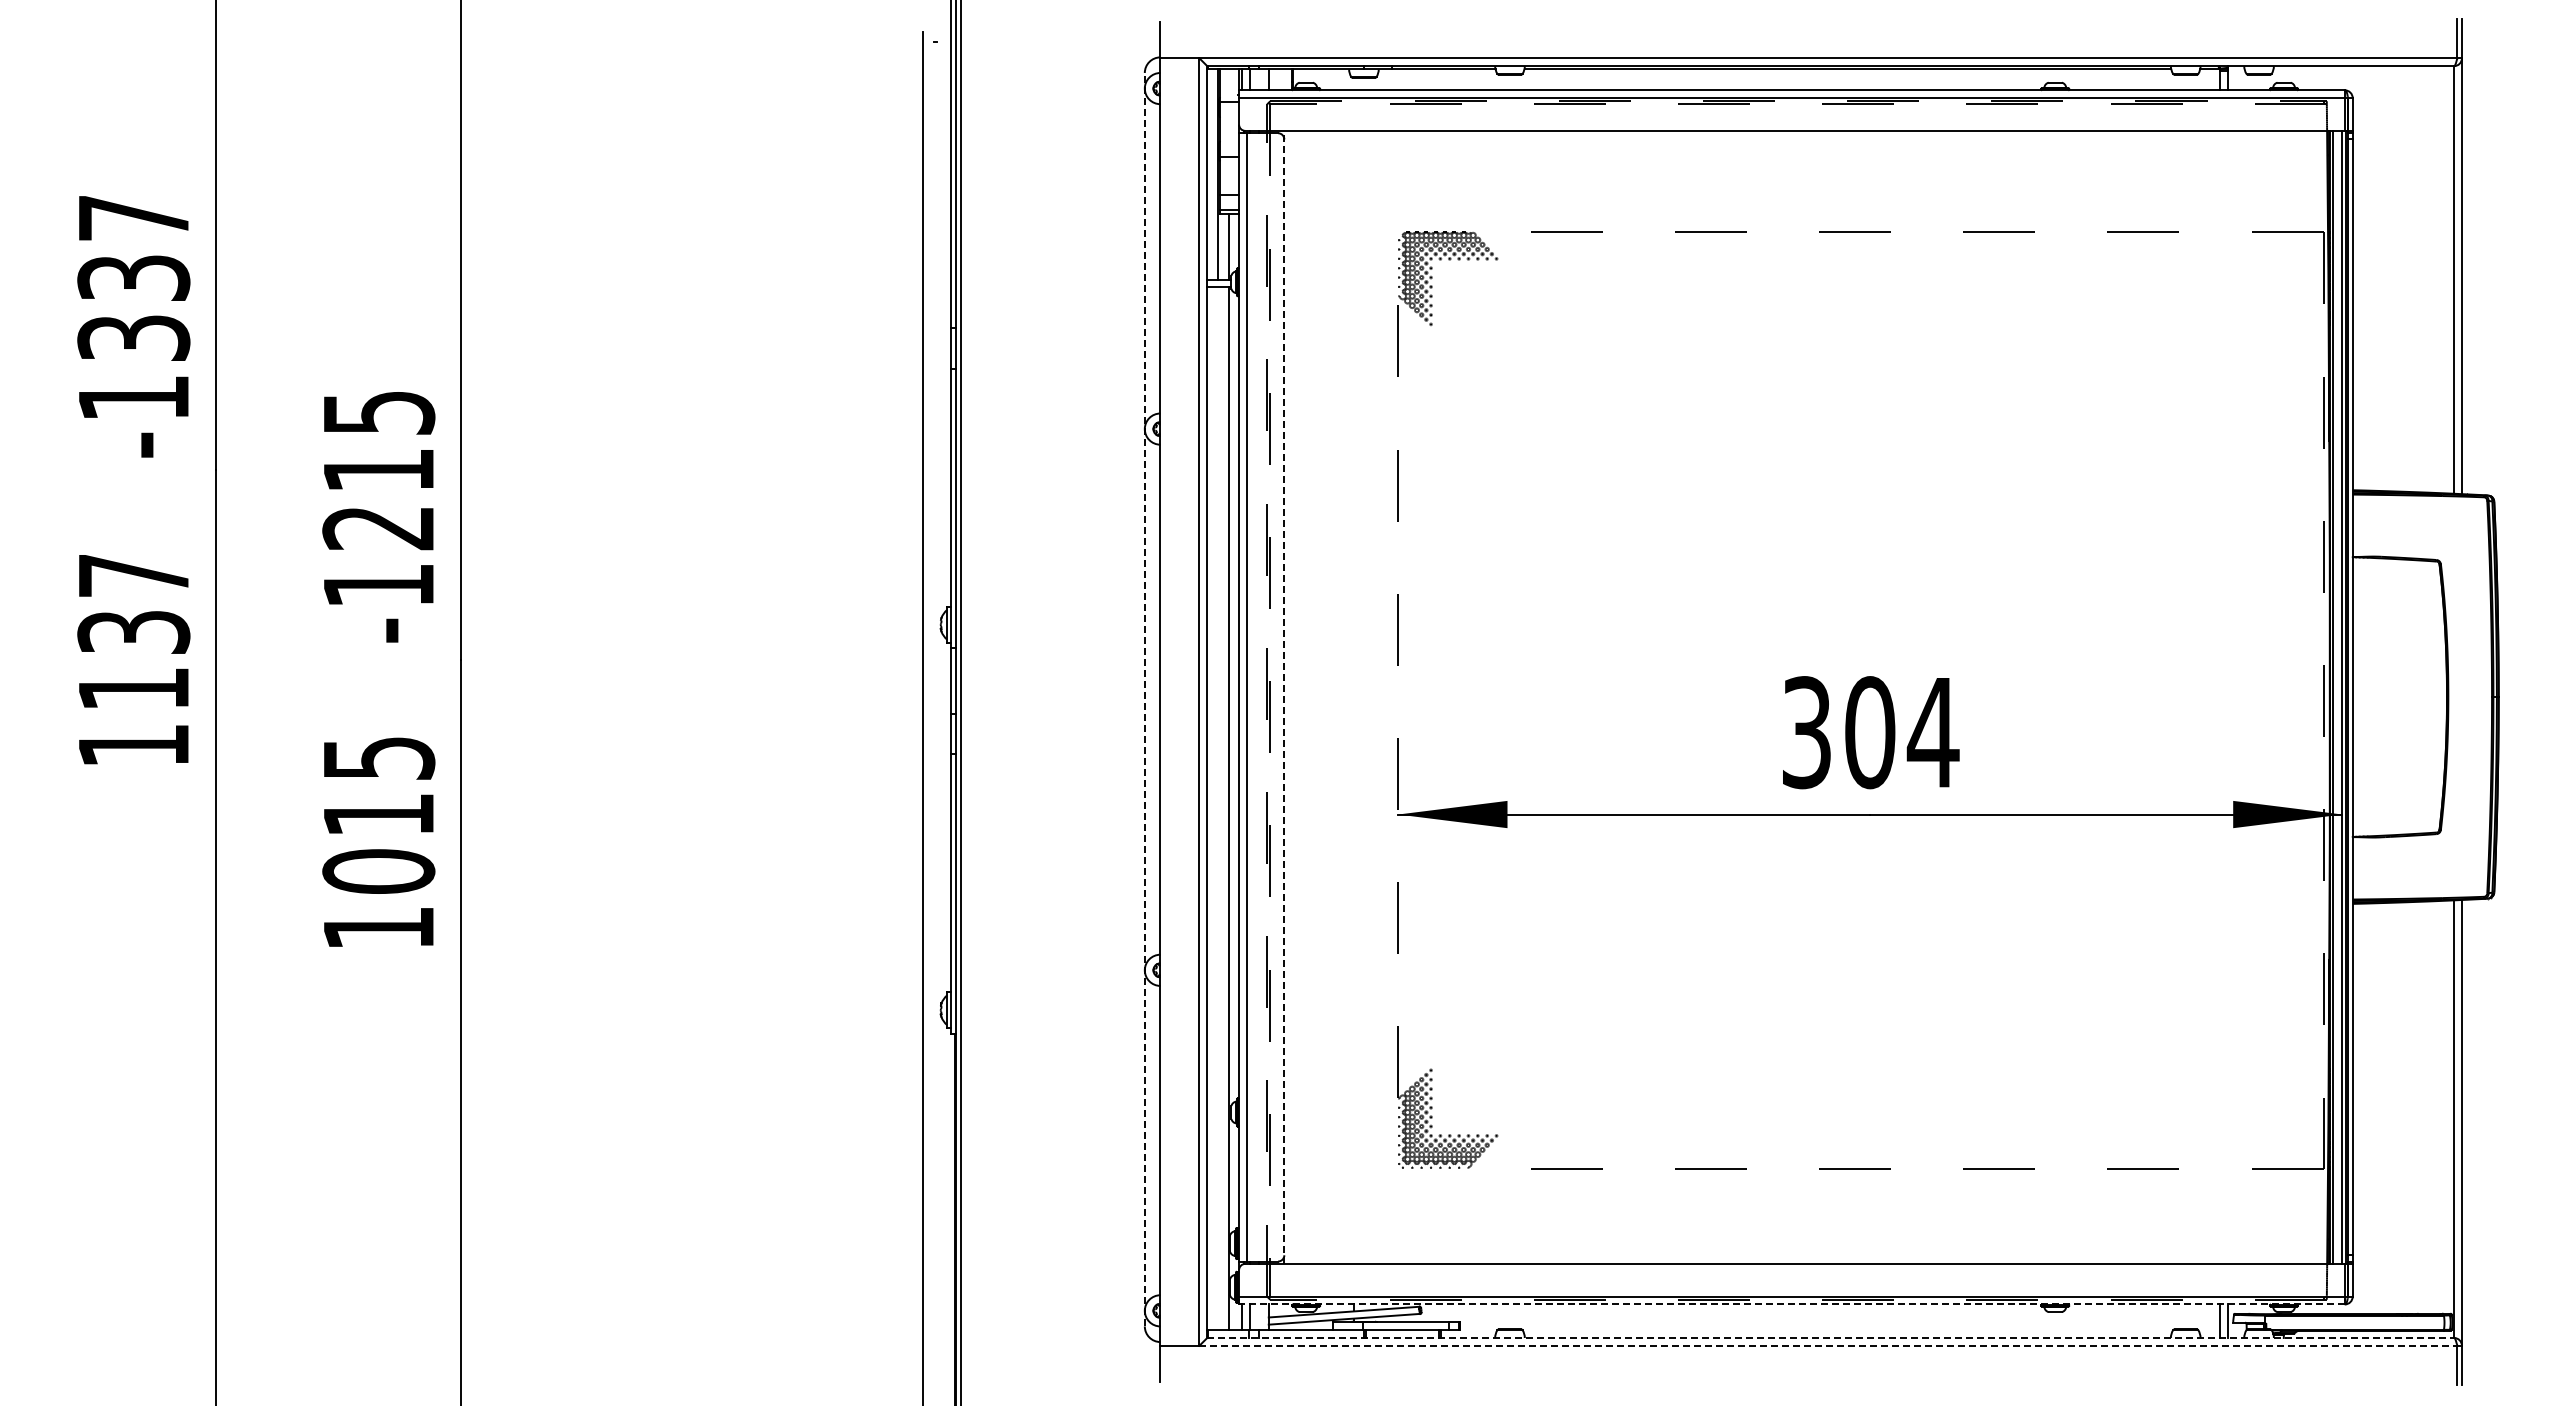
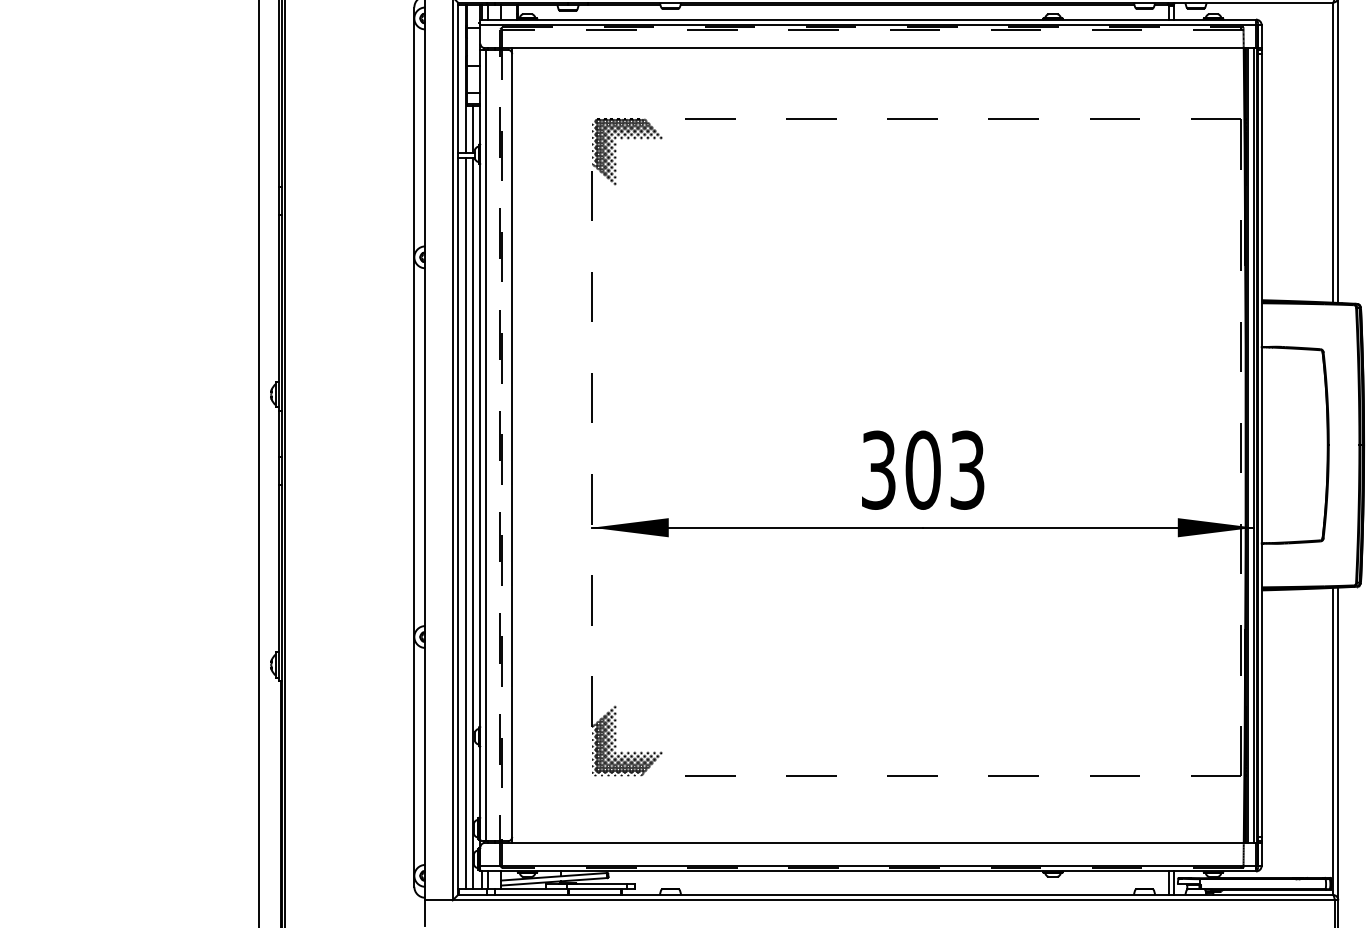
line: (1284, 696) -> (512, 444), dashed -> solid
line: (1144, 699) -> (414, 447), dashed -> solid
text: (1932, 732) -> (966, 470), 304 -> 303
line: (1218, 808) -> (466, 523), added
line: (1791, 1304) -> (867, 871), dashed -> solid
line: (1831, 1337) -> (896, 894), dashed -> solid
line: (1828, 1345) -> (893, 900), dashed -> solid

